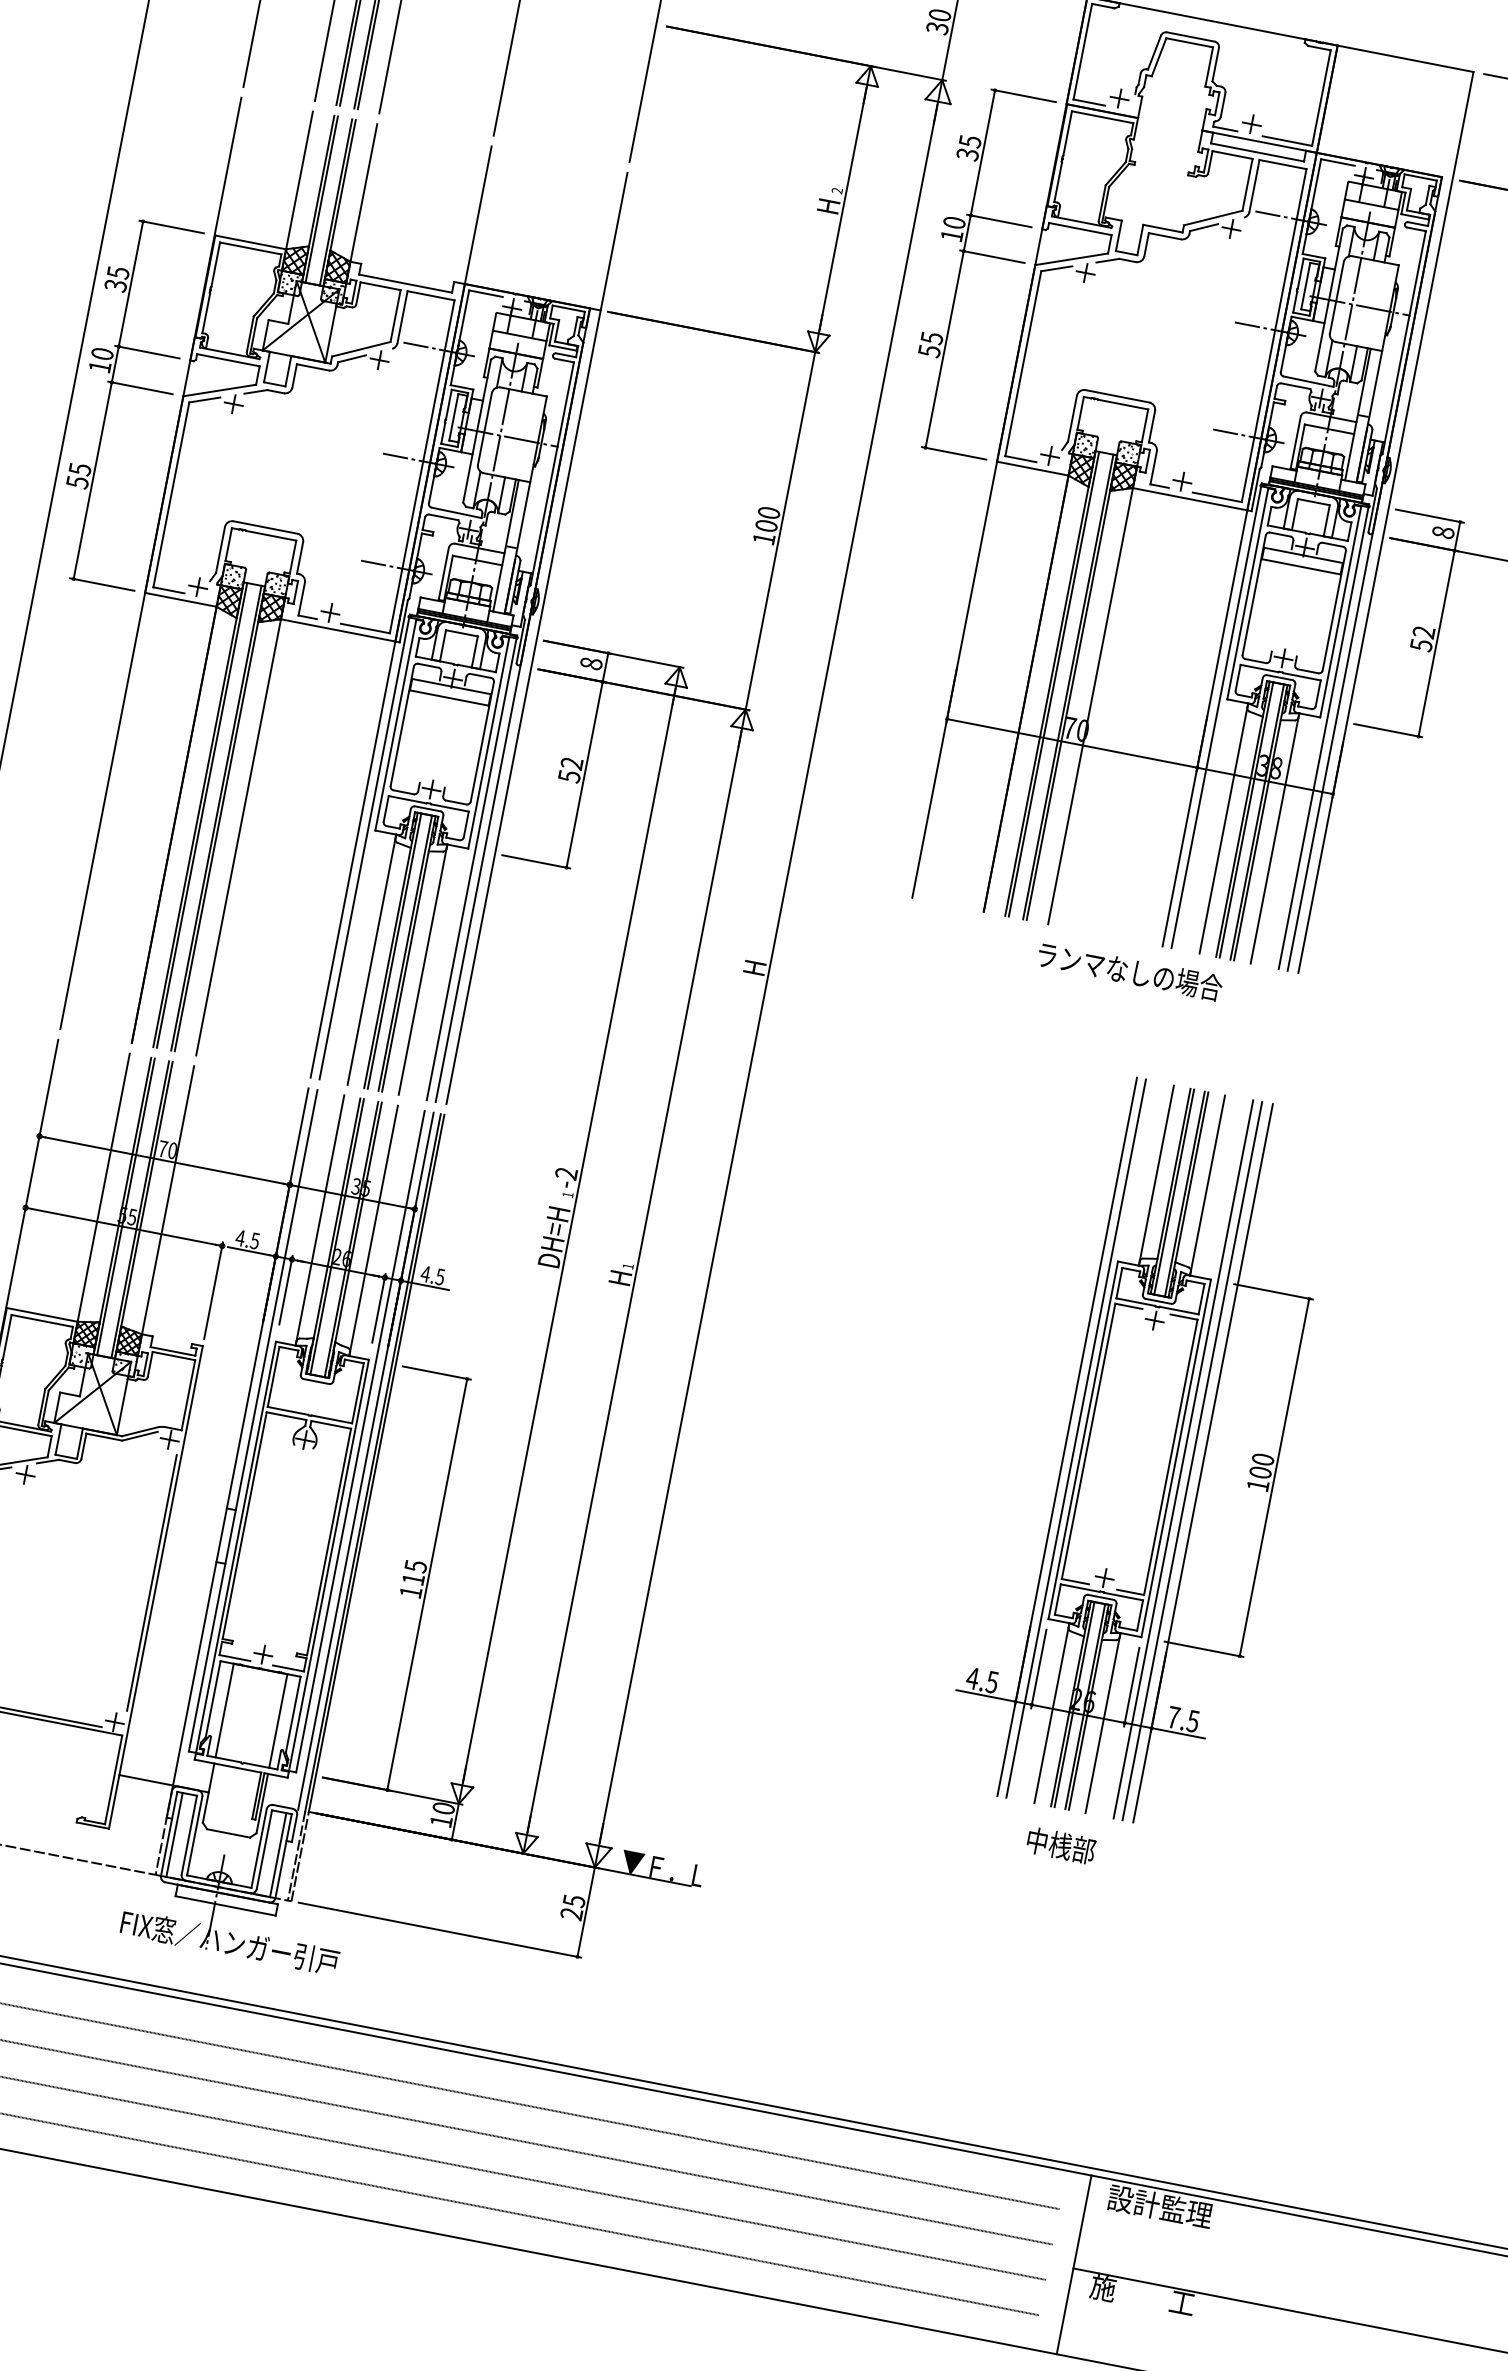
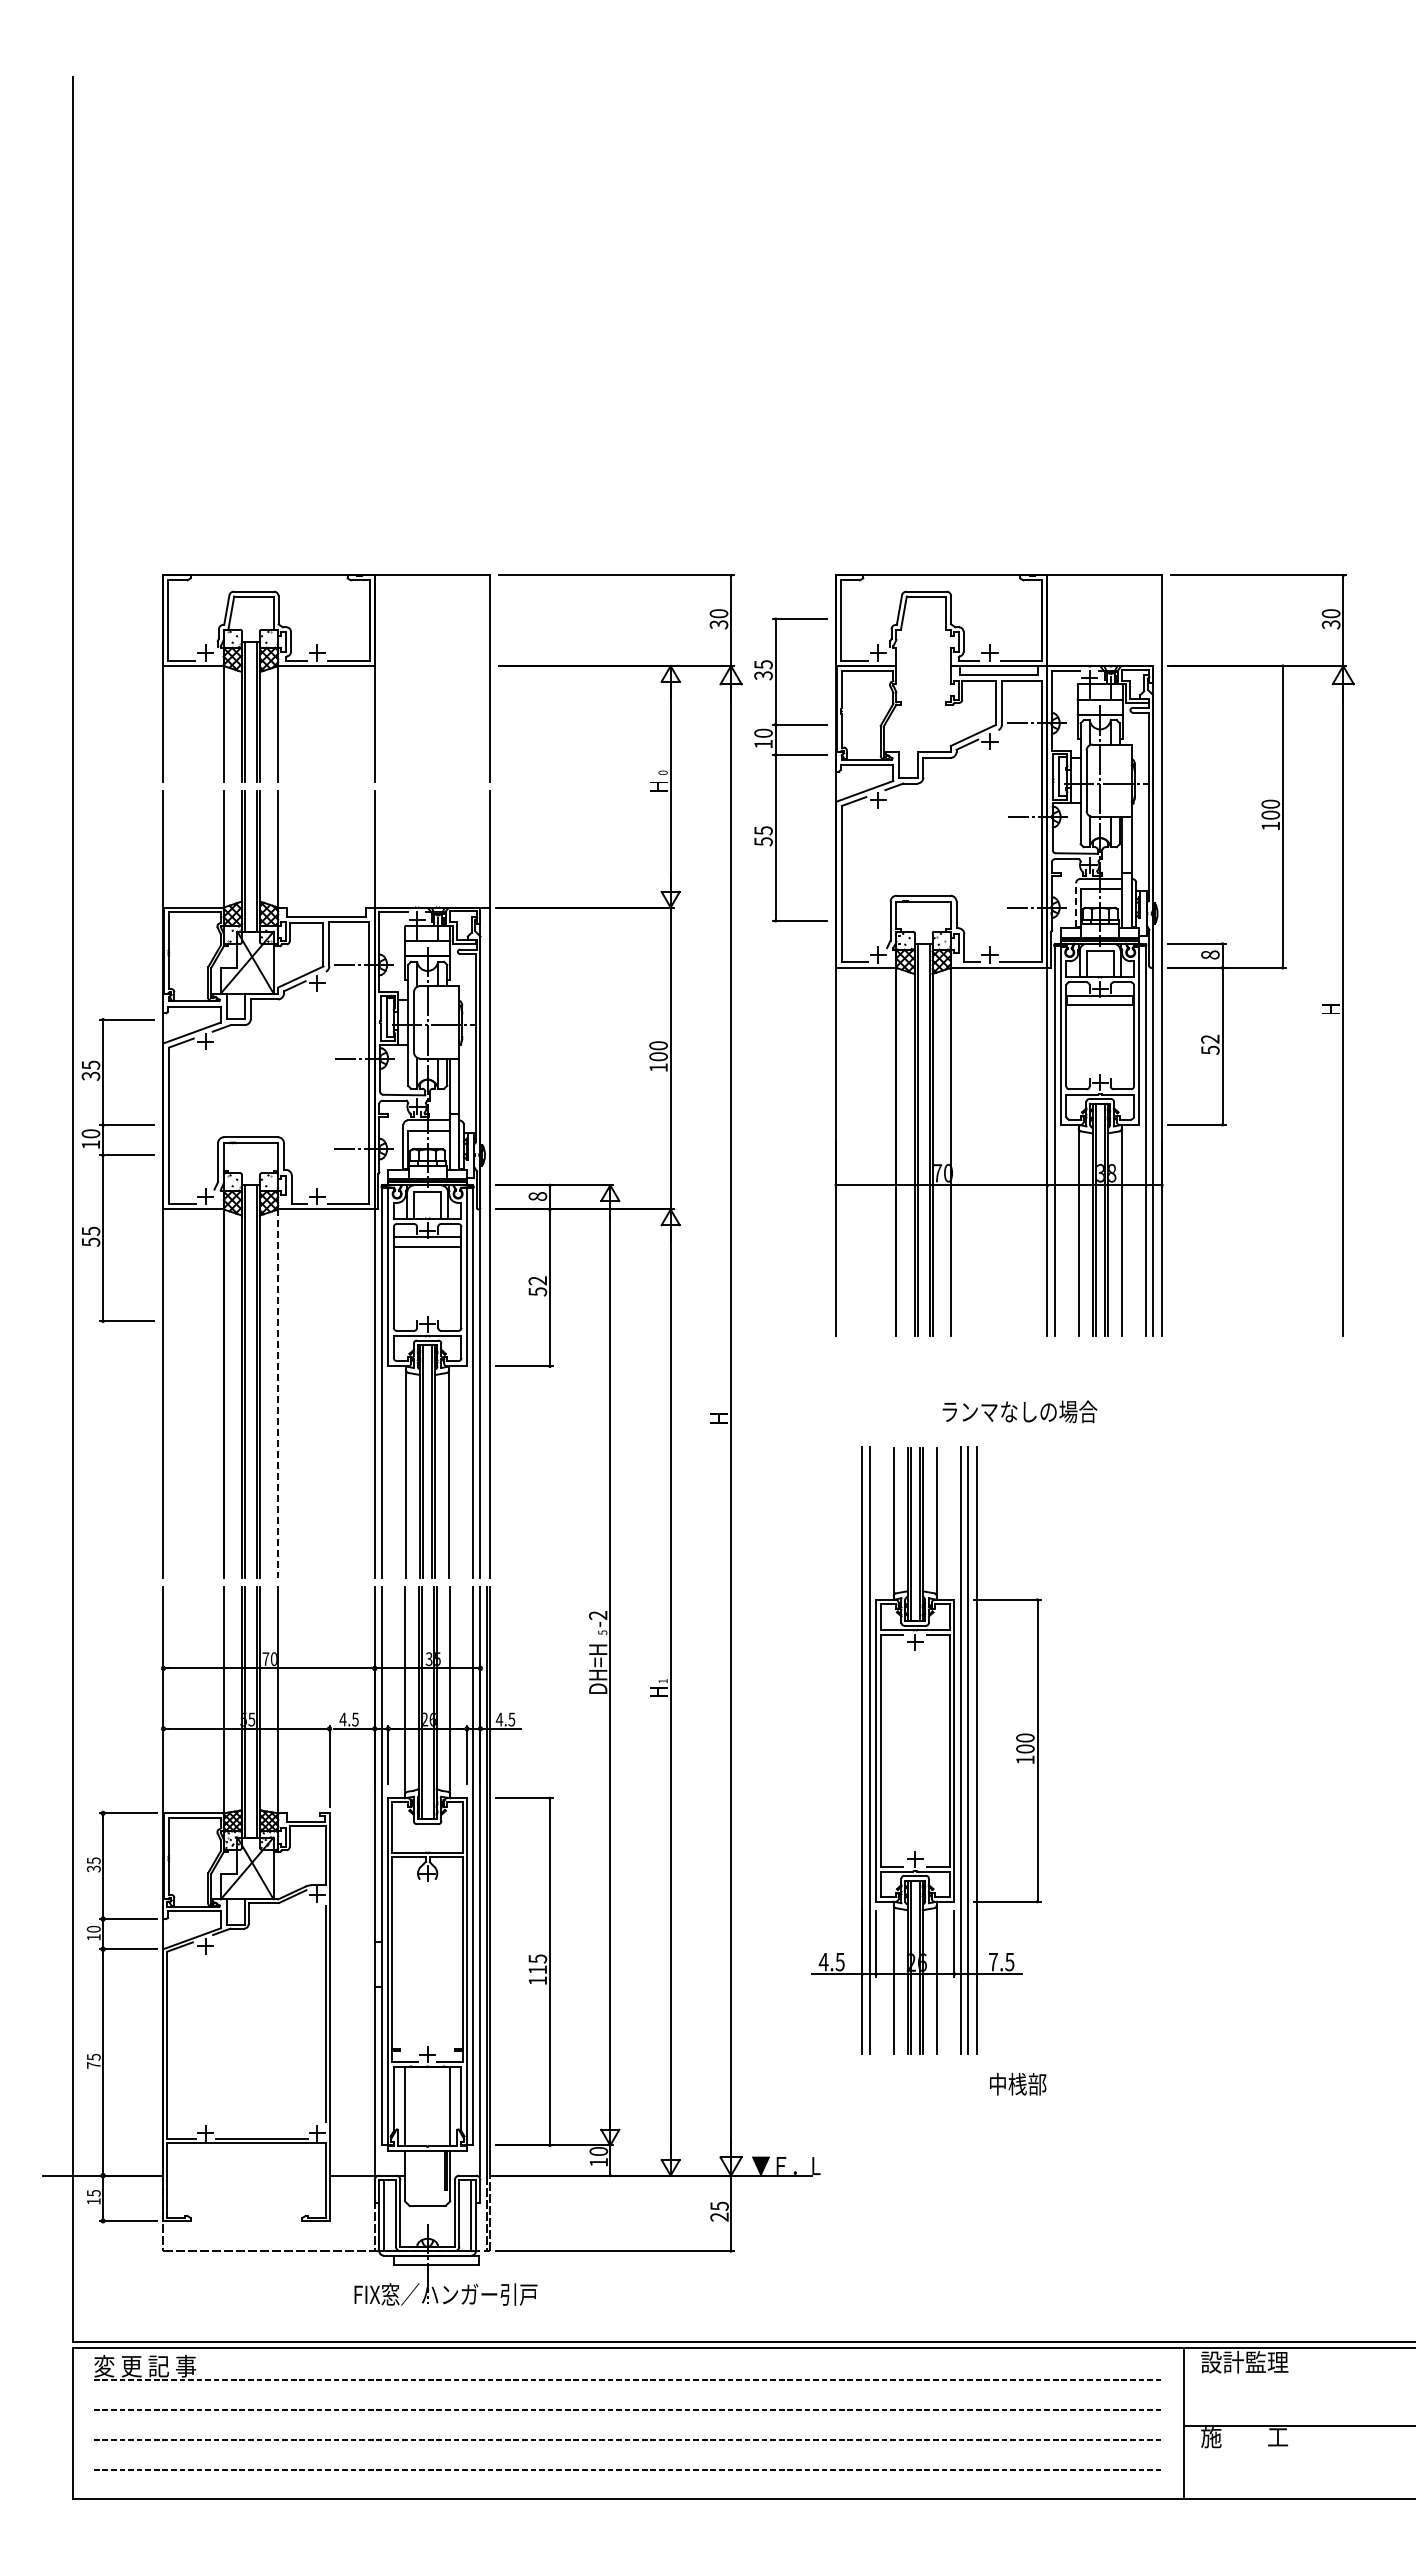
text: (836, 190) -> (662, 772), 2 -> 0
part: (981, 255) -> (790, 755), moved
part: (108, 400) -> (103, 1170), moved
line: (1296, 443) -> (1076, 905), solid -> dashed
line: (239, 837) -> (278, 1393), solid -> dashed
text: (1129, 971) -> (1019, 1411), moved
text: (567, 1194) -> (602, 1632), 1 -> 5
part: (1143, 1451) -> (926, 1750), moved
text: (1061, 1845) -> (1018, 2083), moved

